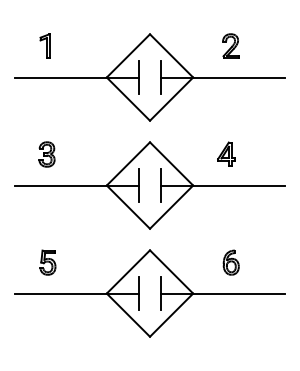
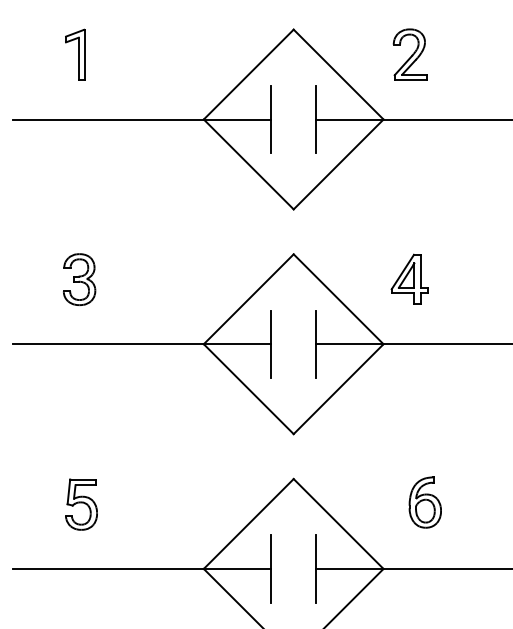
part: (230, 45) -> (409, 52), moved
part: (226, 153) -> (409, 277), moved
part: (230, 262) -> (423, 502), moved

